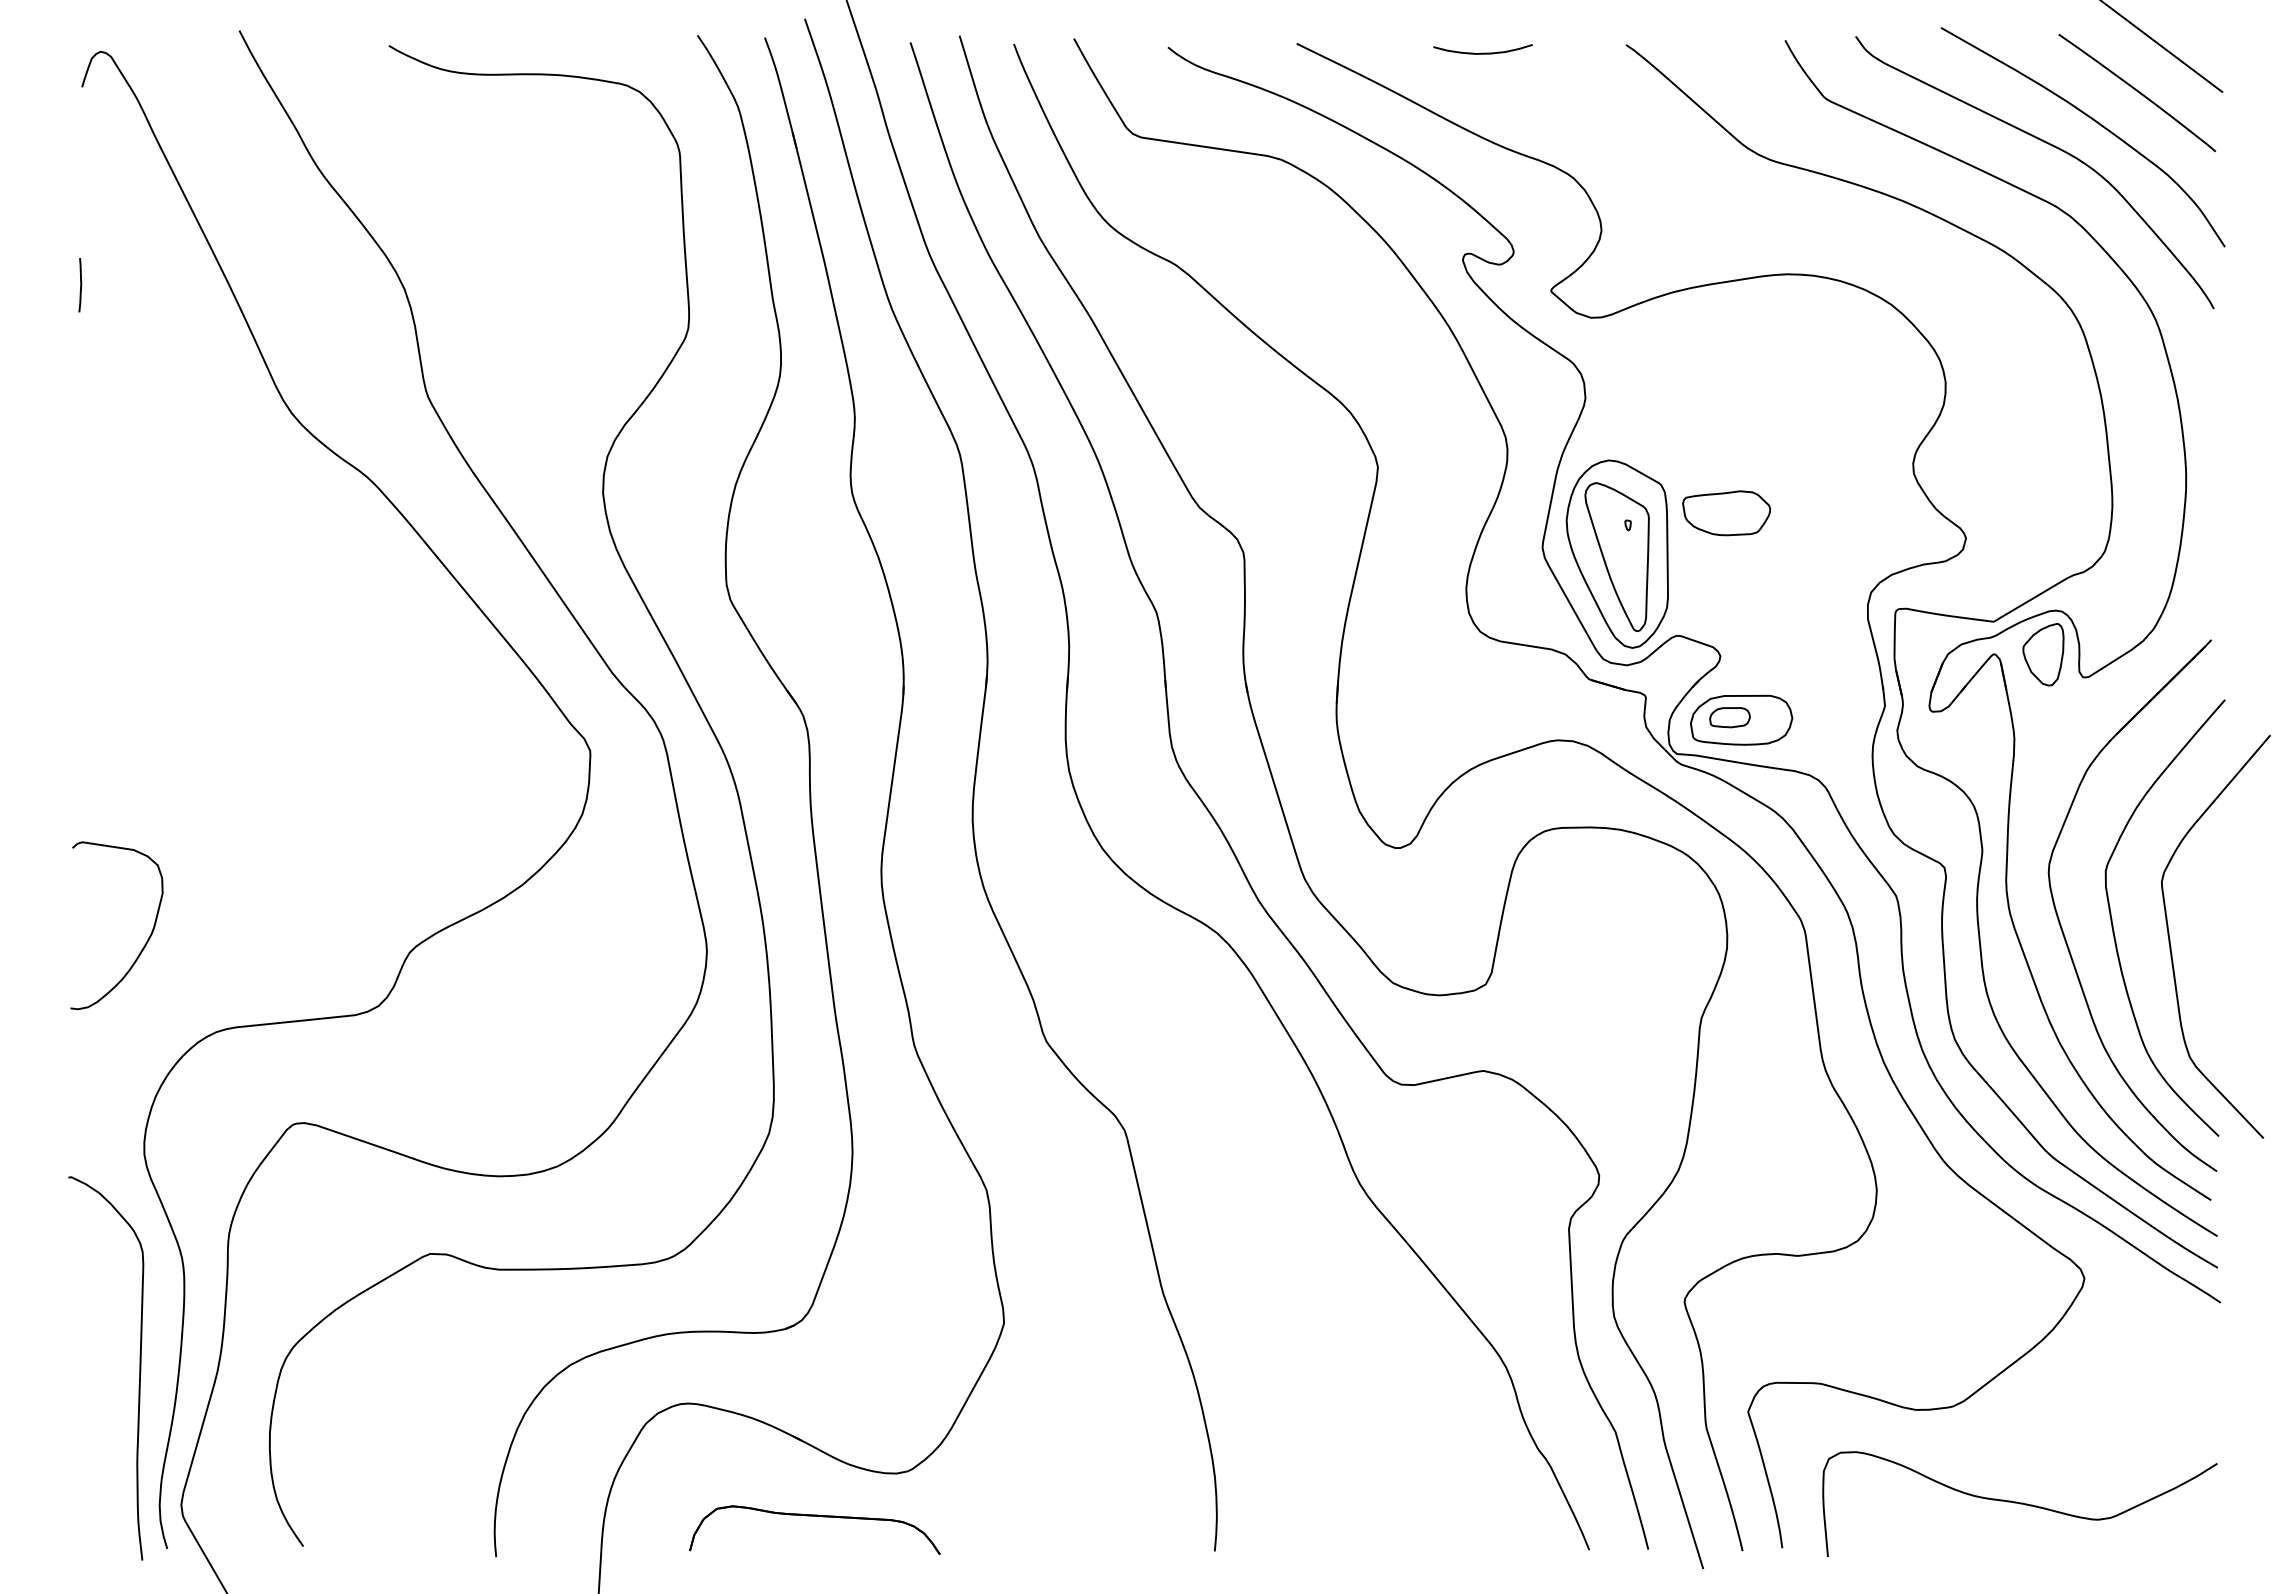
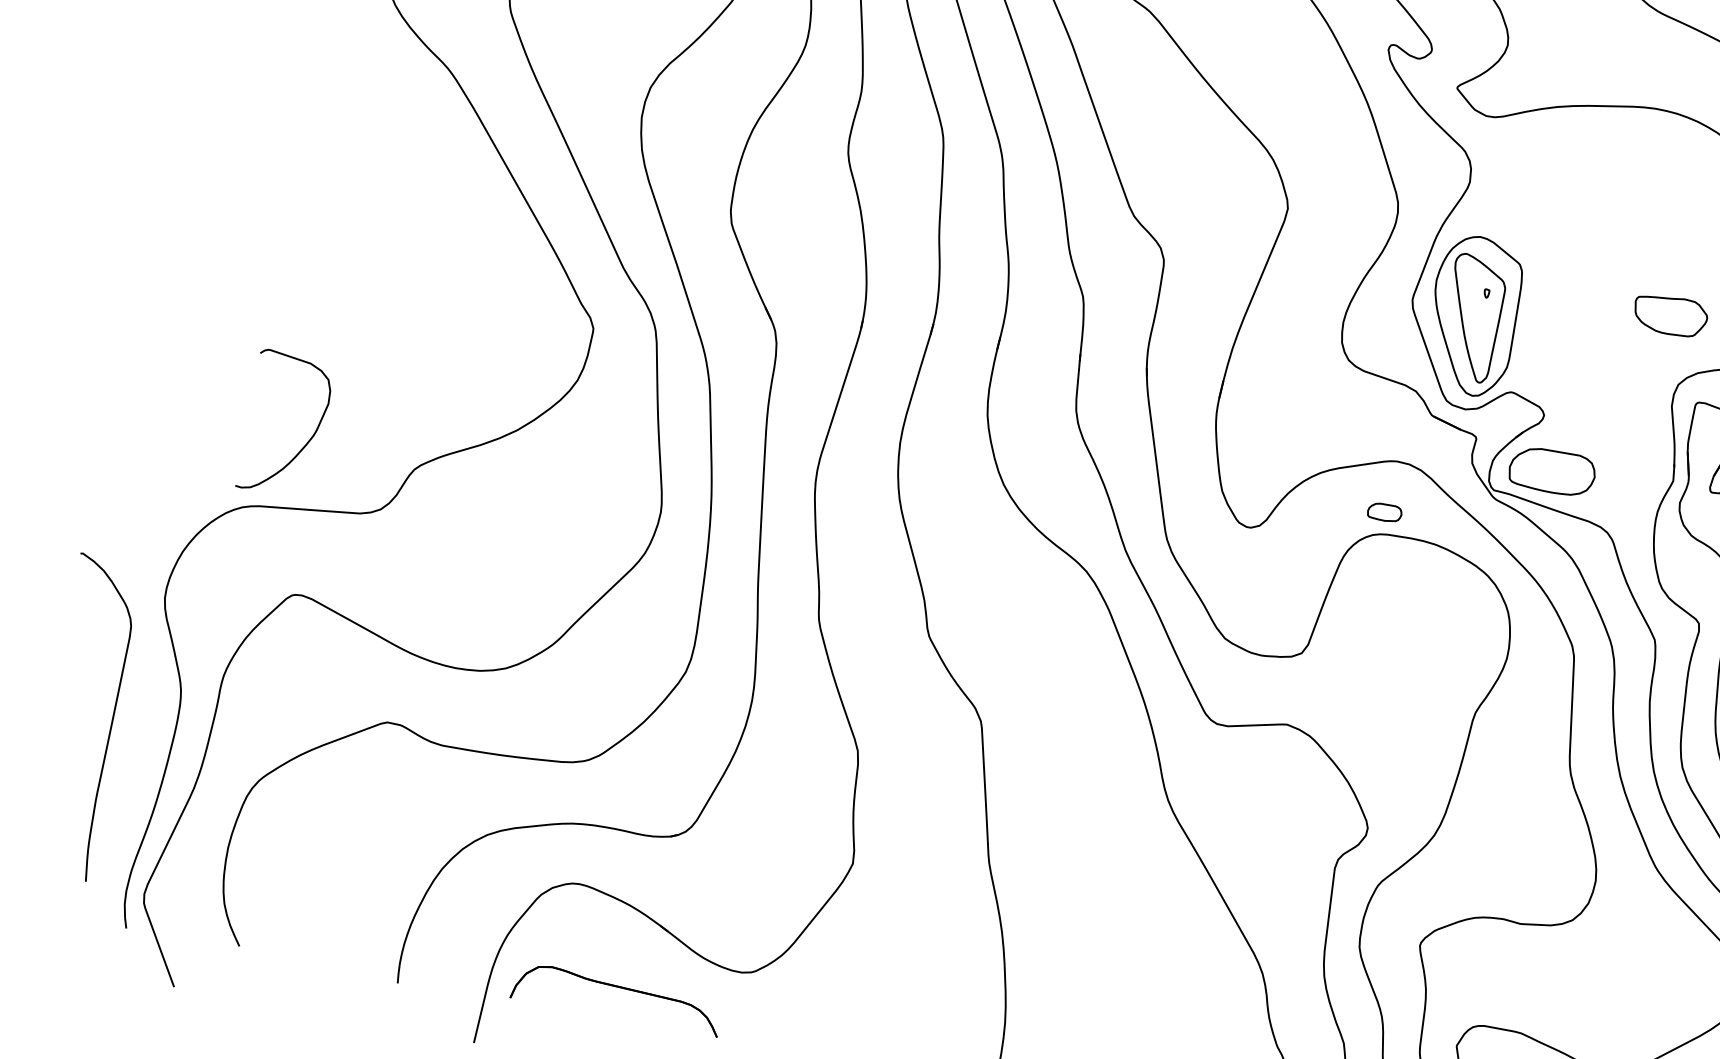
part: (1726, 513) -> (1670, 315), moved
part: (1729, 717) -> (1384, 512), moved
curve: (144, 944) -> (305, 443), moved
curve: (139, 1368) -> (111, 722), moved
part: (814, 1516) -> (618, 987), moved

